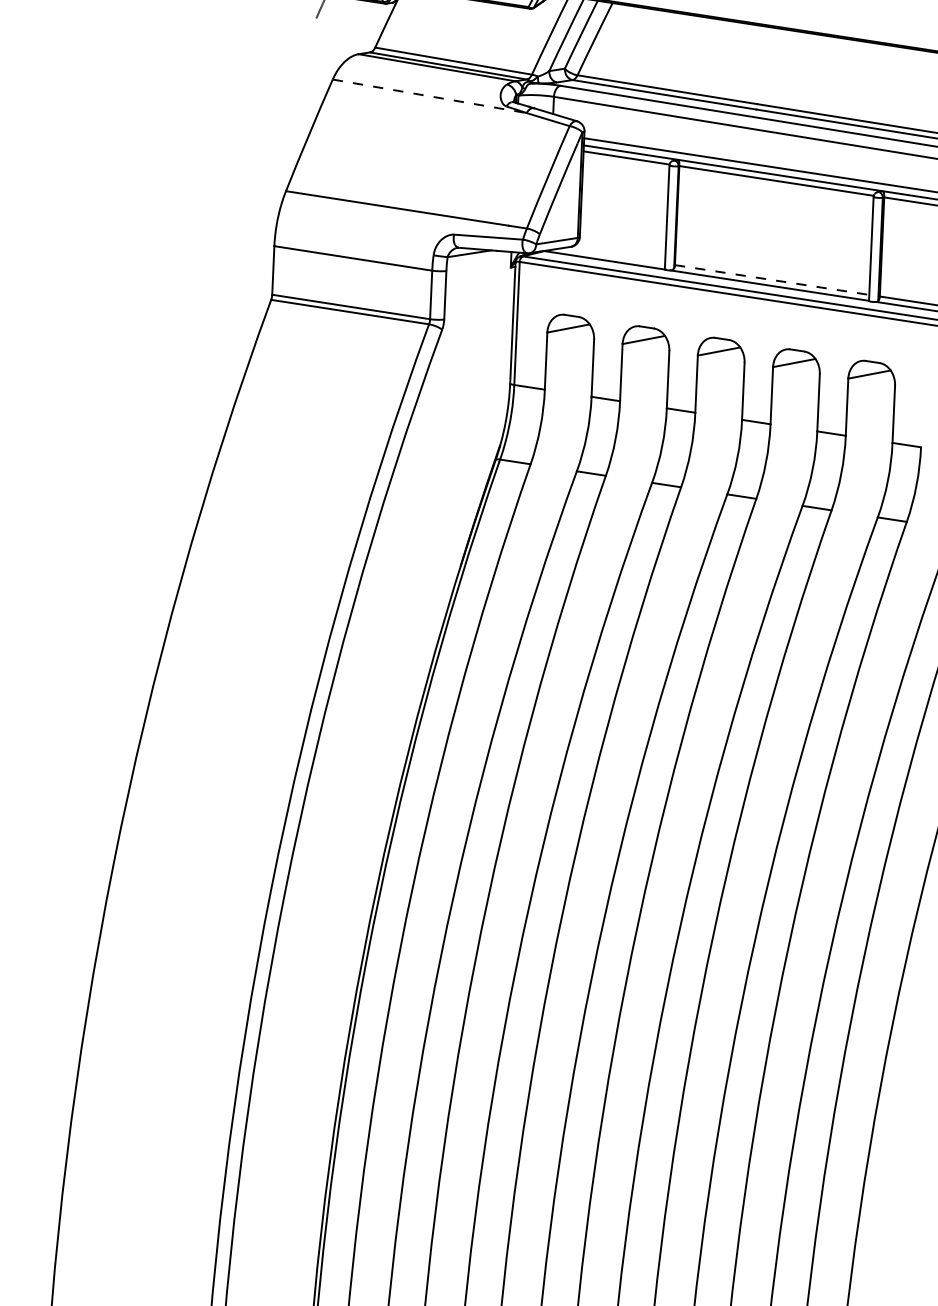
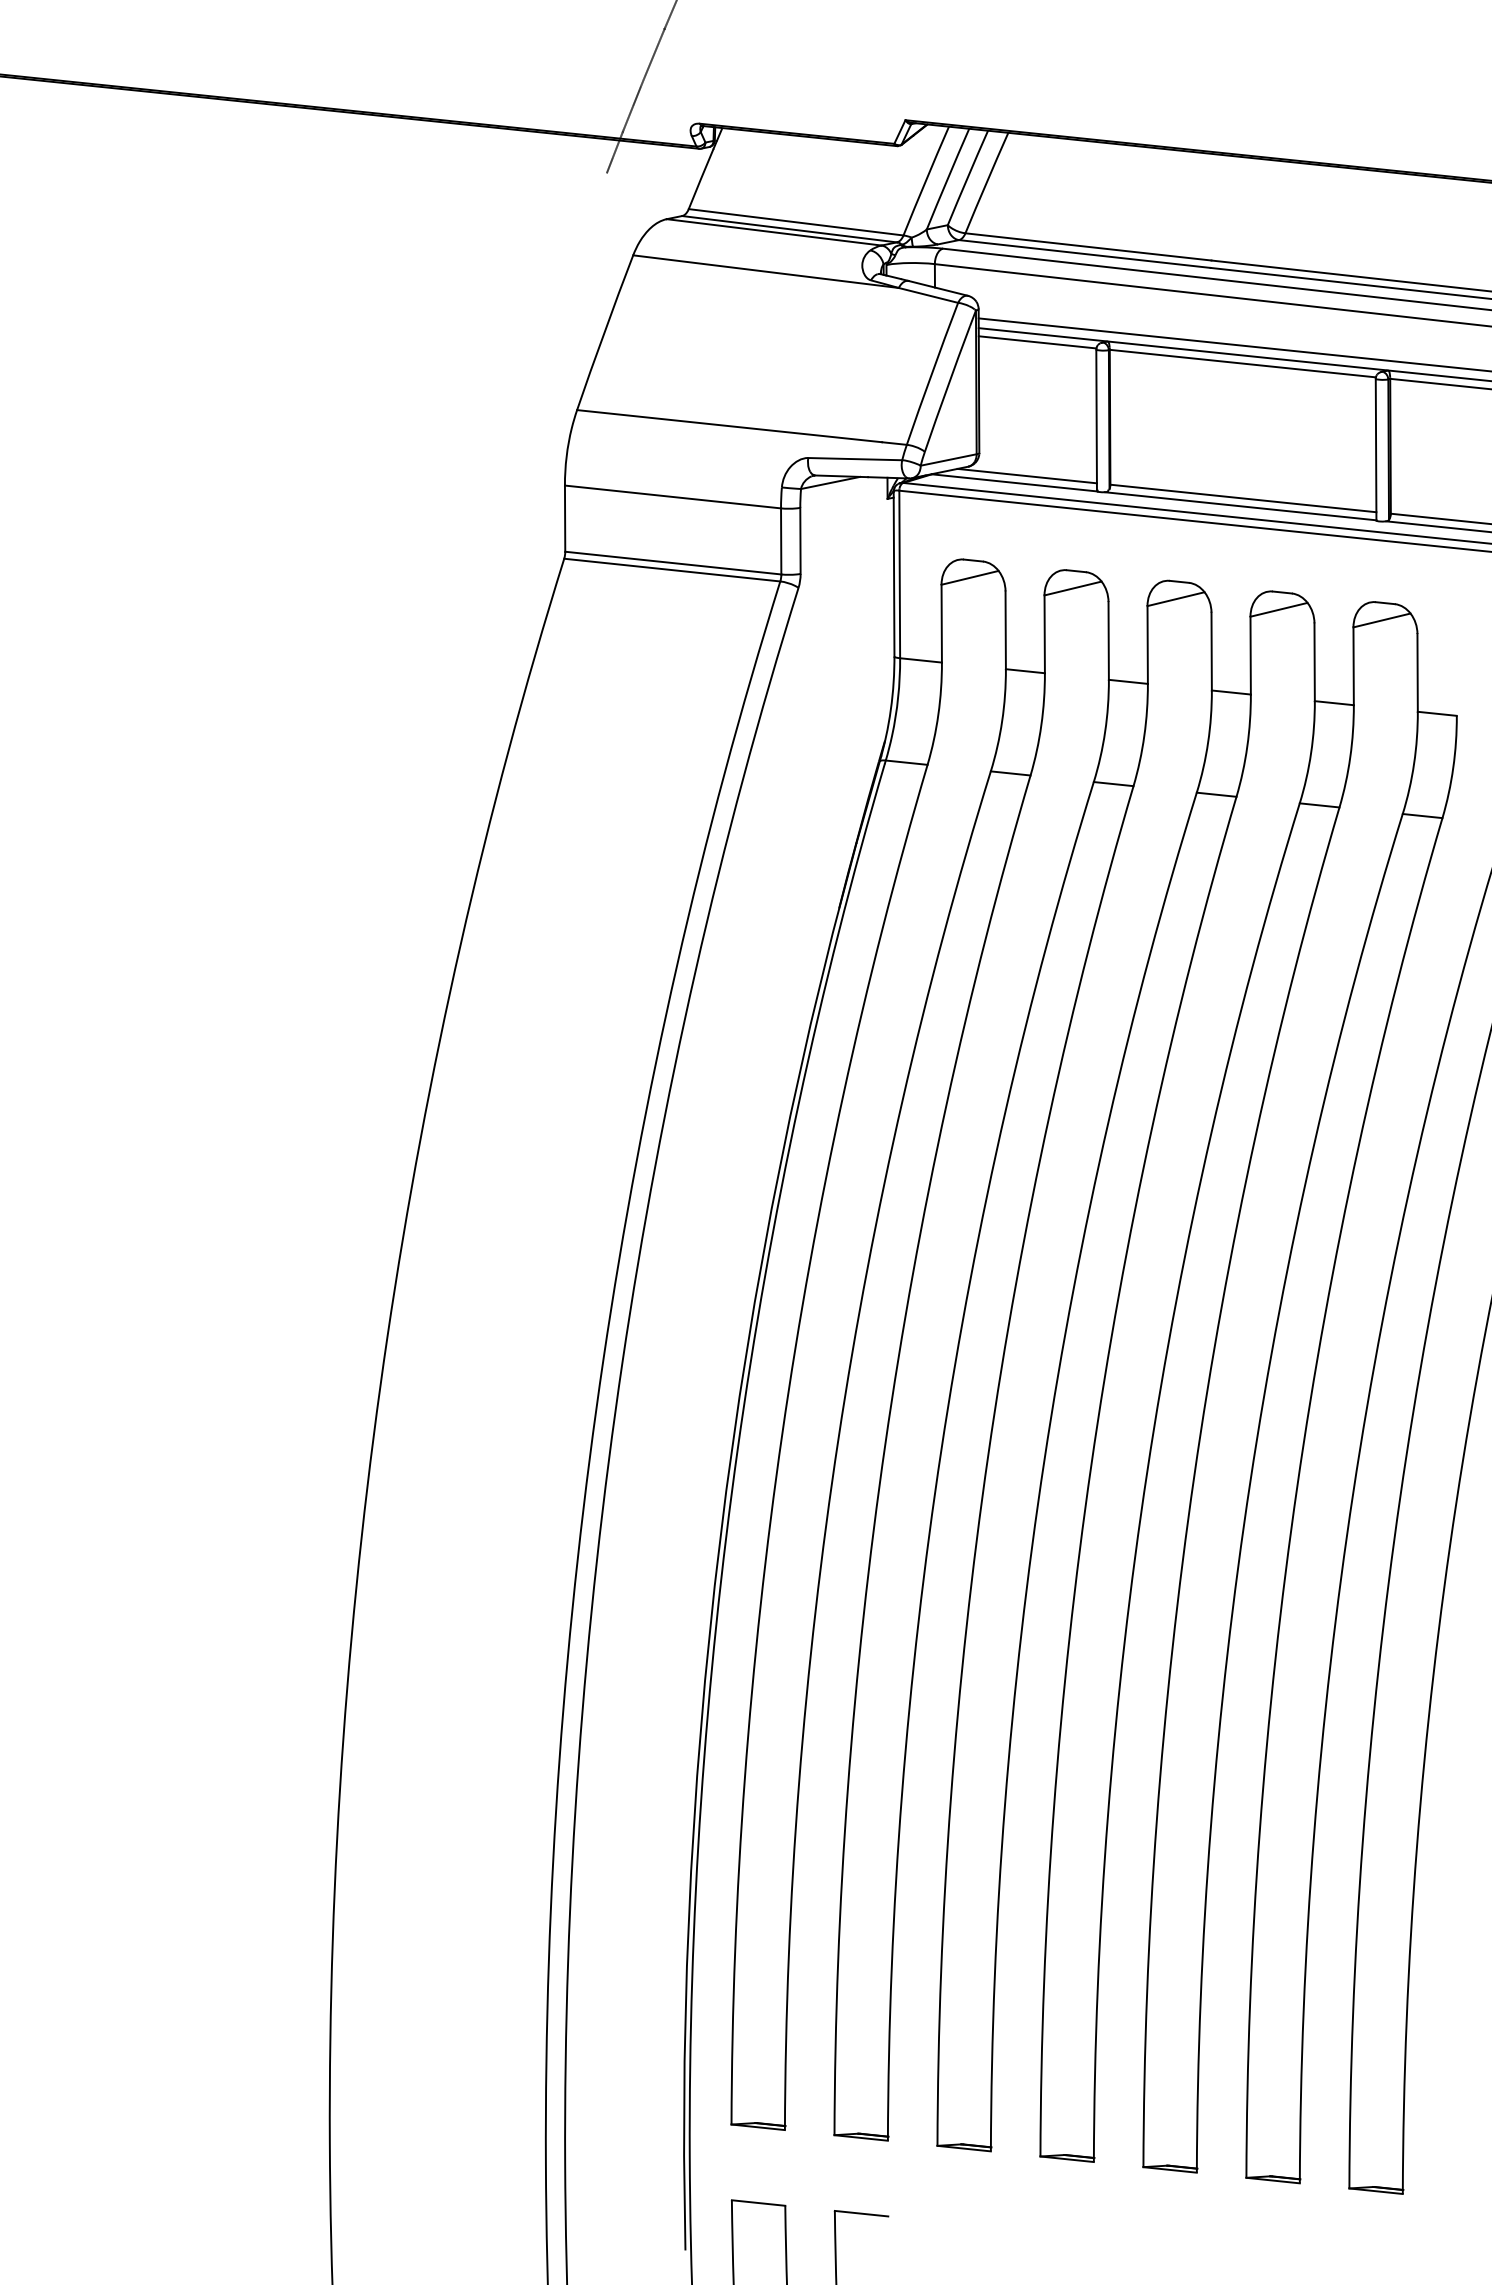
line: (430, 96) -> (766, 271), dashed -> solid
line: (613, 255) -> (1026, 475), added
line: (772, 280) -> (1243, 498), dashed -> solid

